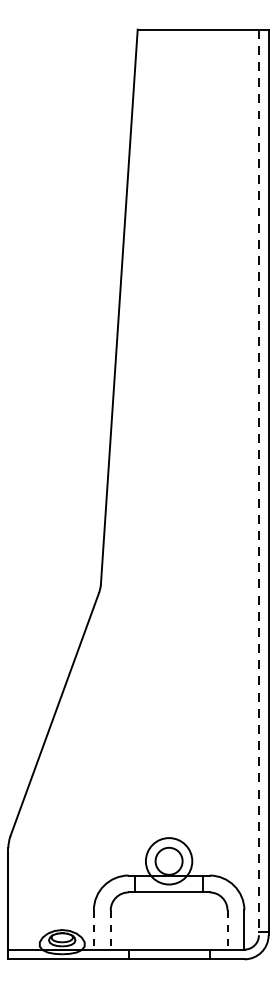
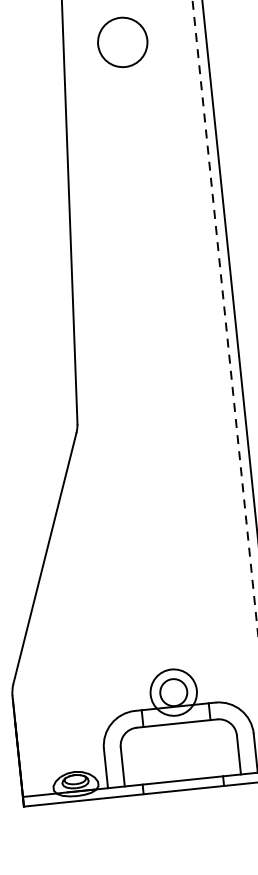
circle: (184, 208) -> (121, 41), added
line: (93, 930) -> (105, 769), dashed -> solid
line: (110, 930) -> (122, 767), dashed -> solid
line: (227, 930) -> (238, 755), dashed -> solid

